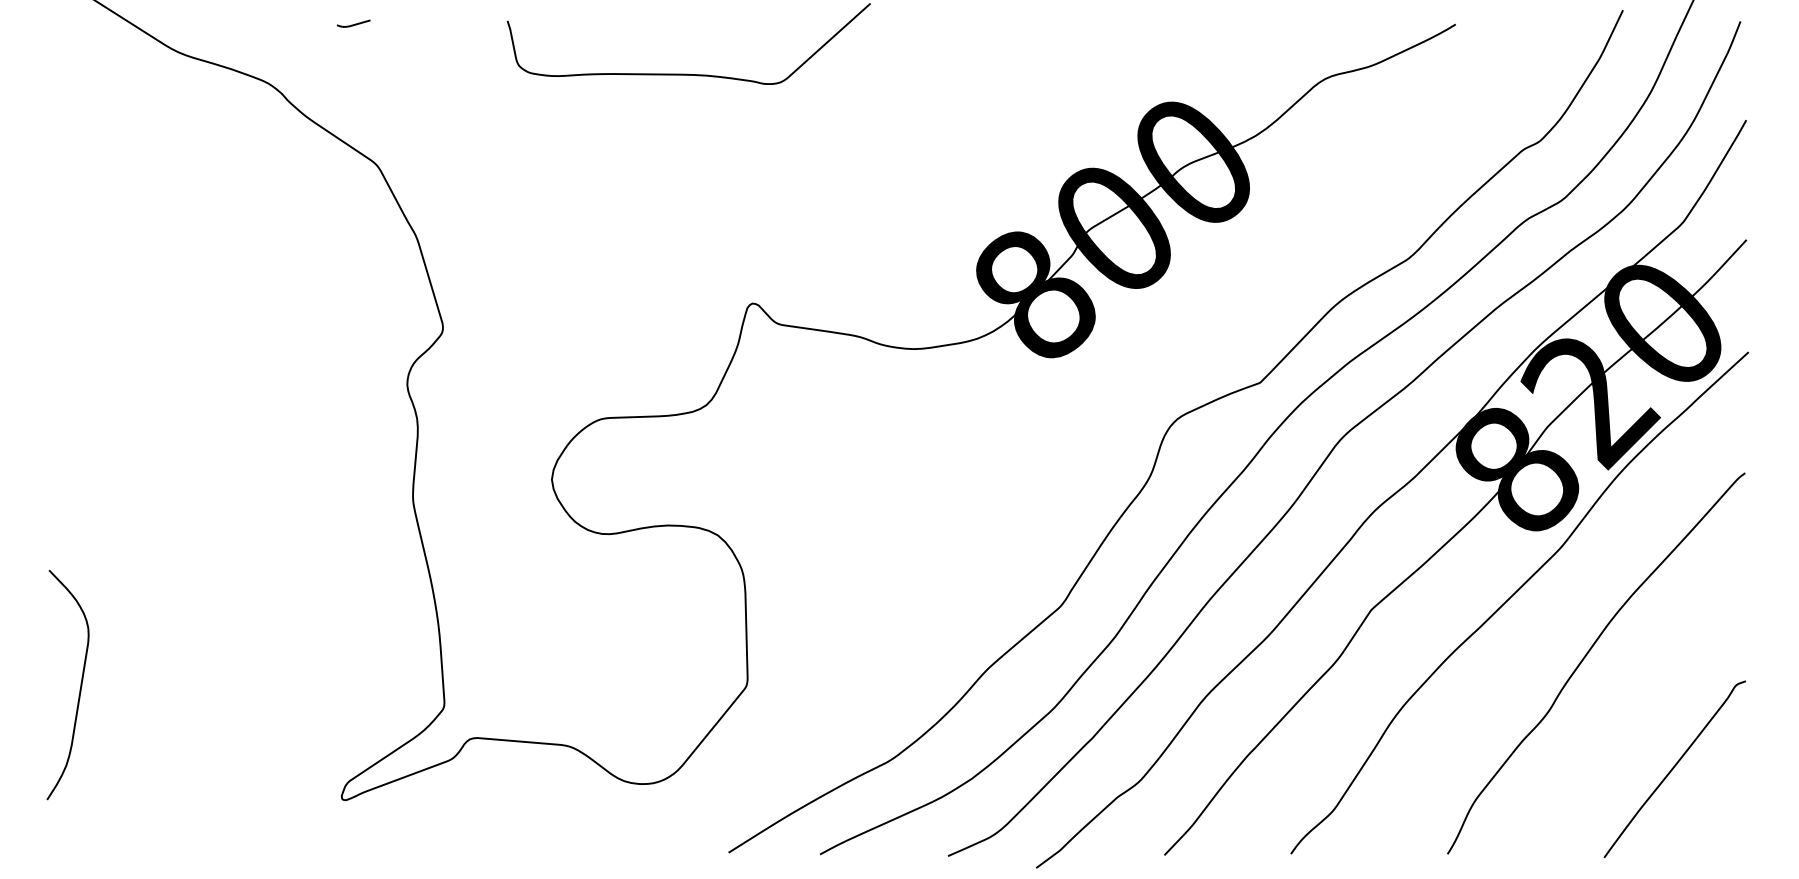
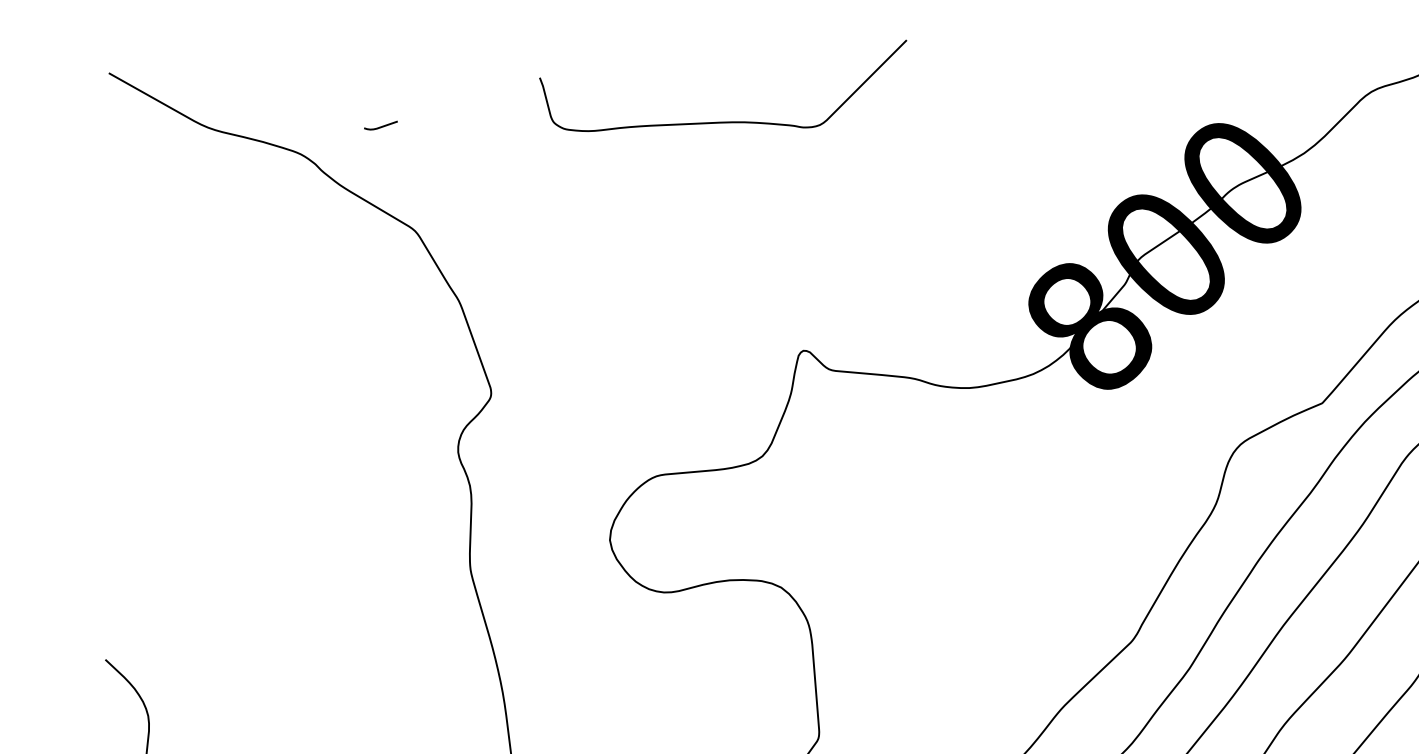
curve: (353, 24) -> (380, 126), moved

